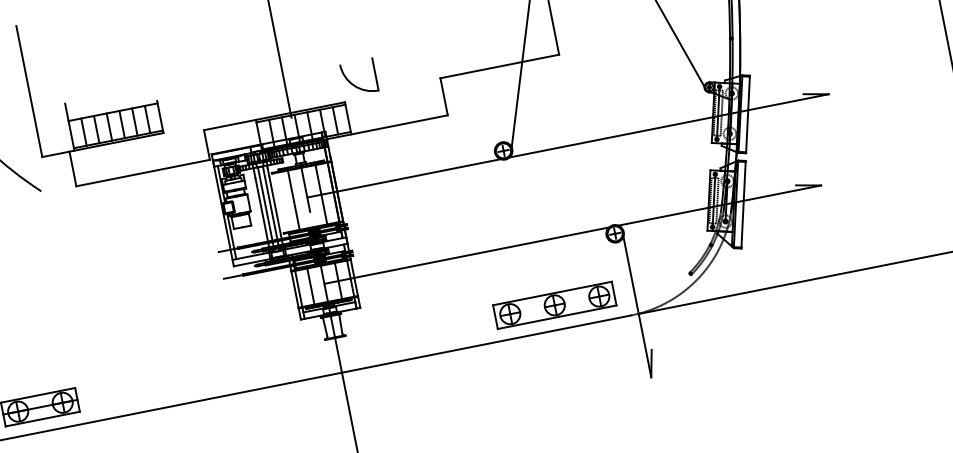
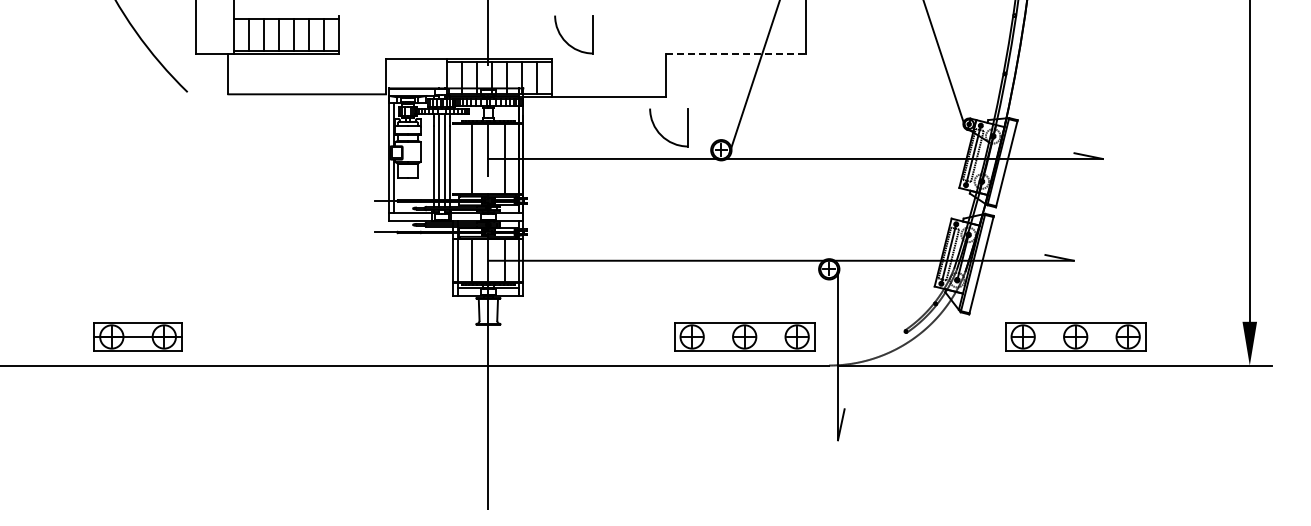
line: (499, 66) -> (735, 53), solid -> dashed
part: (450, 147) -> (661, 134), added
part: (835, 249) -> (1075, 336), added

